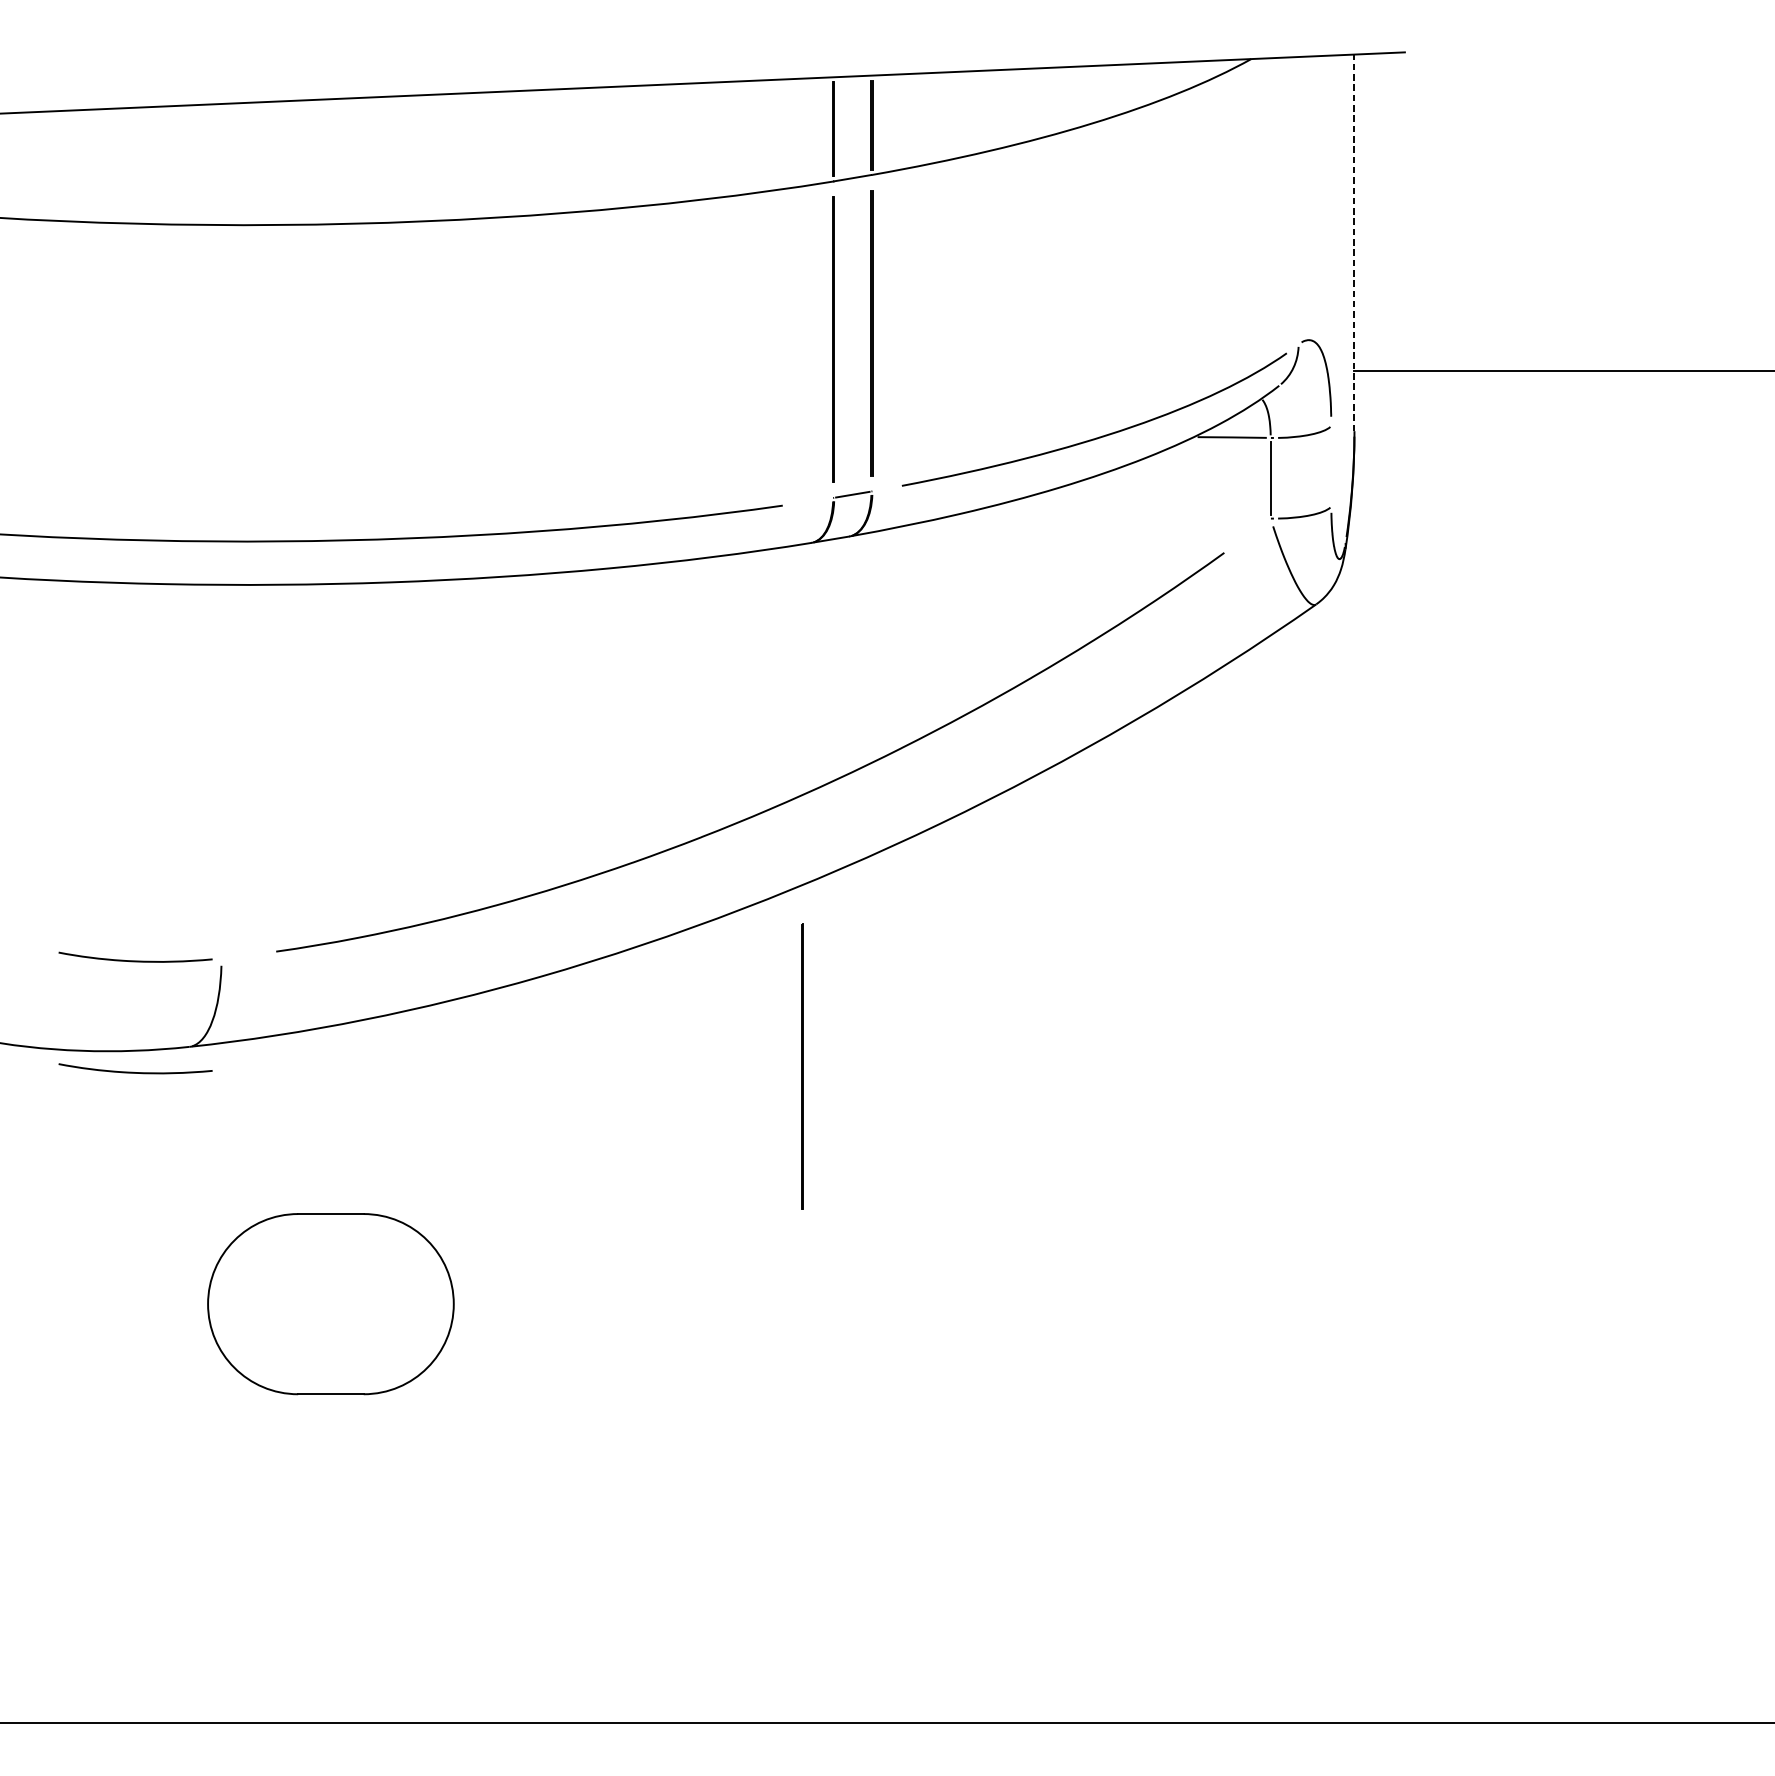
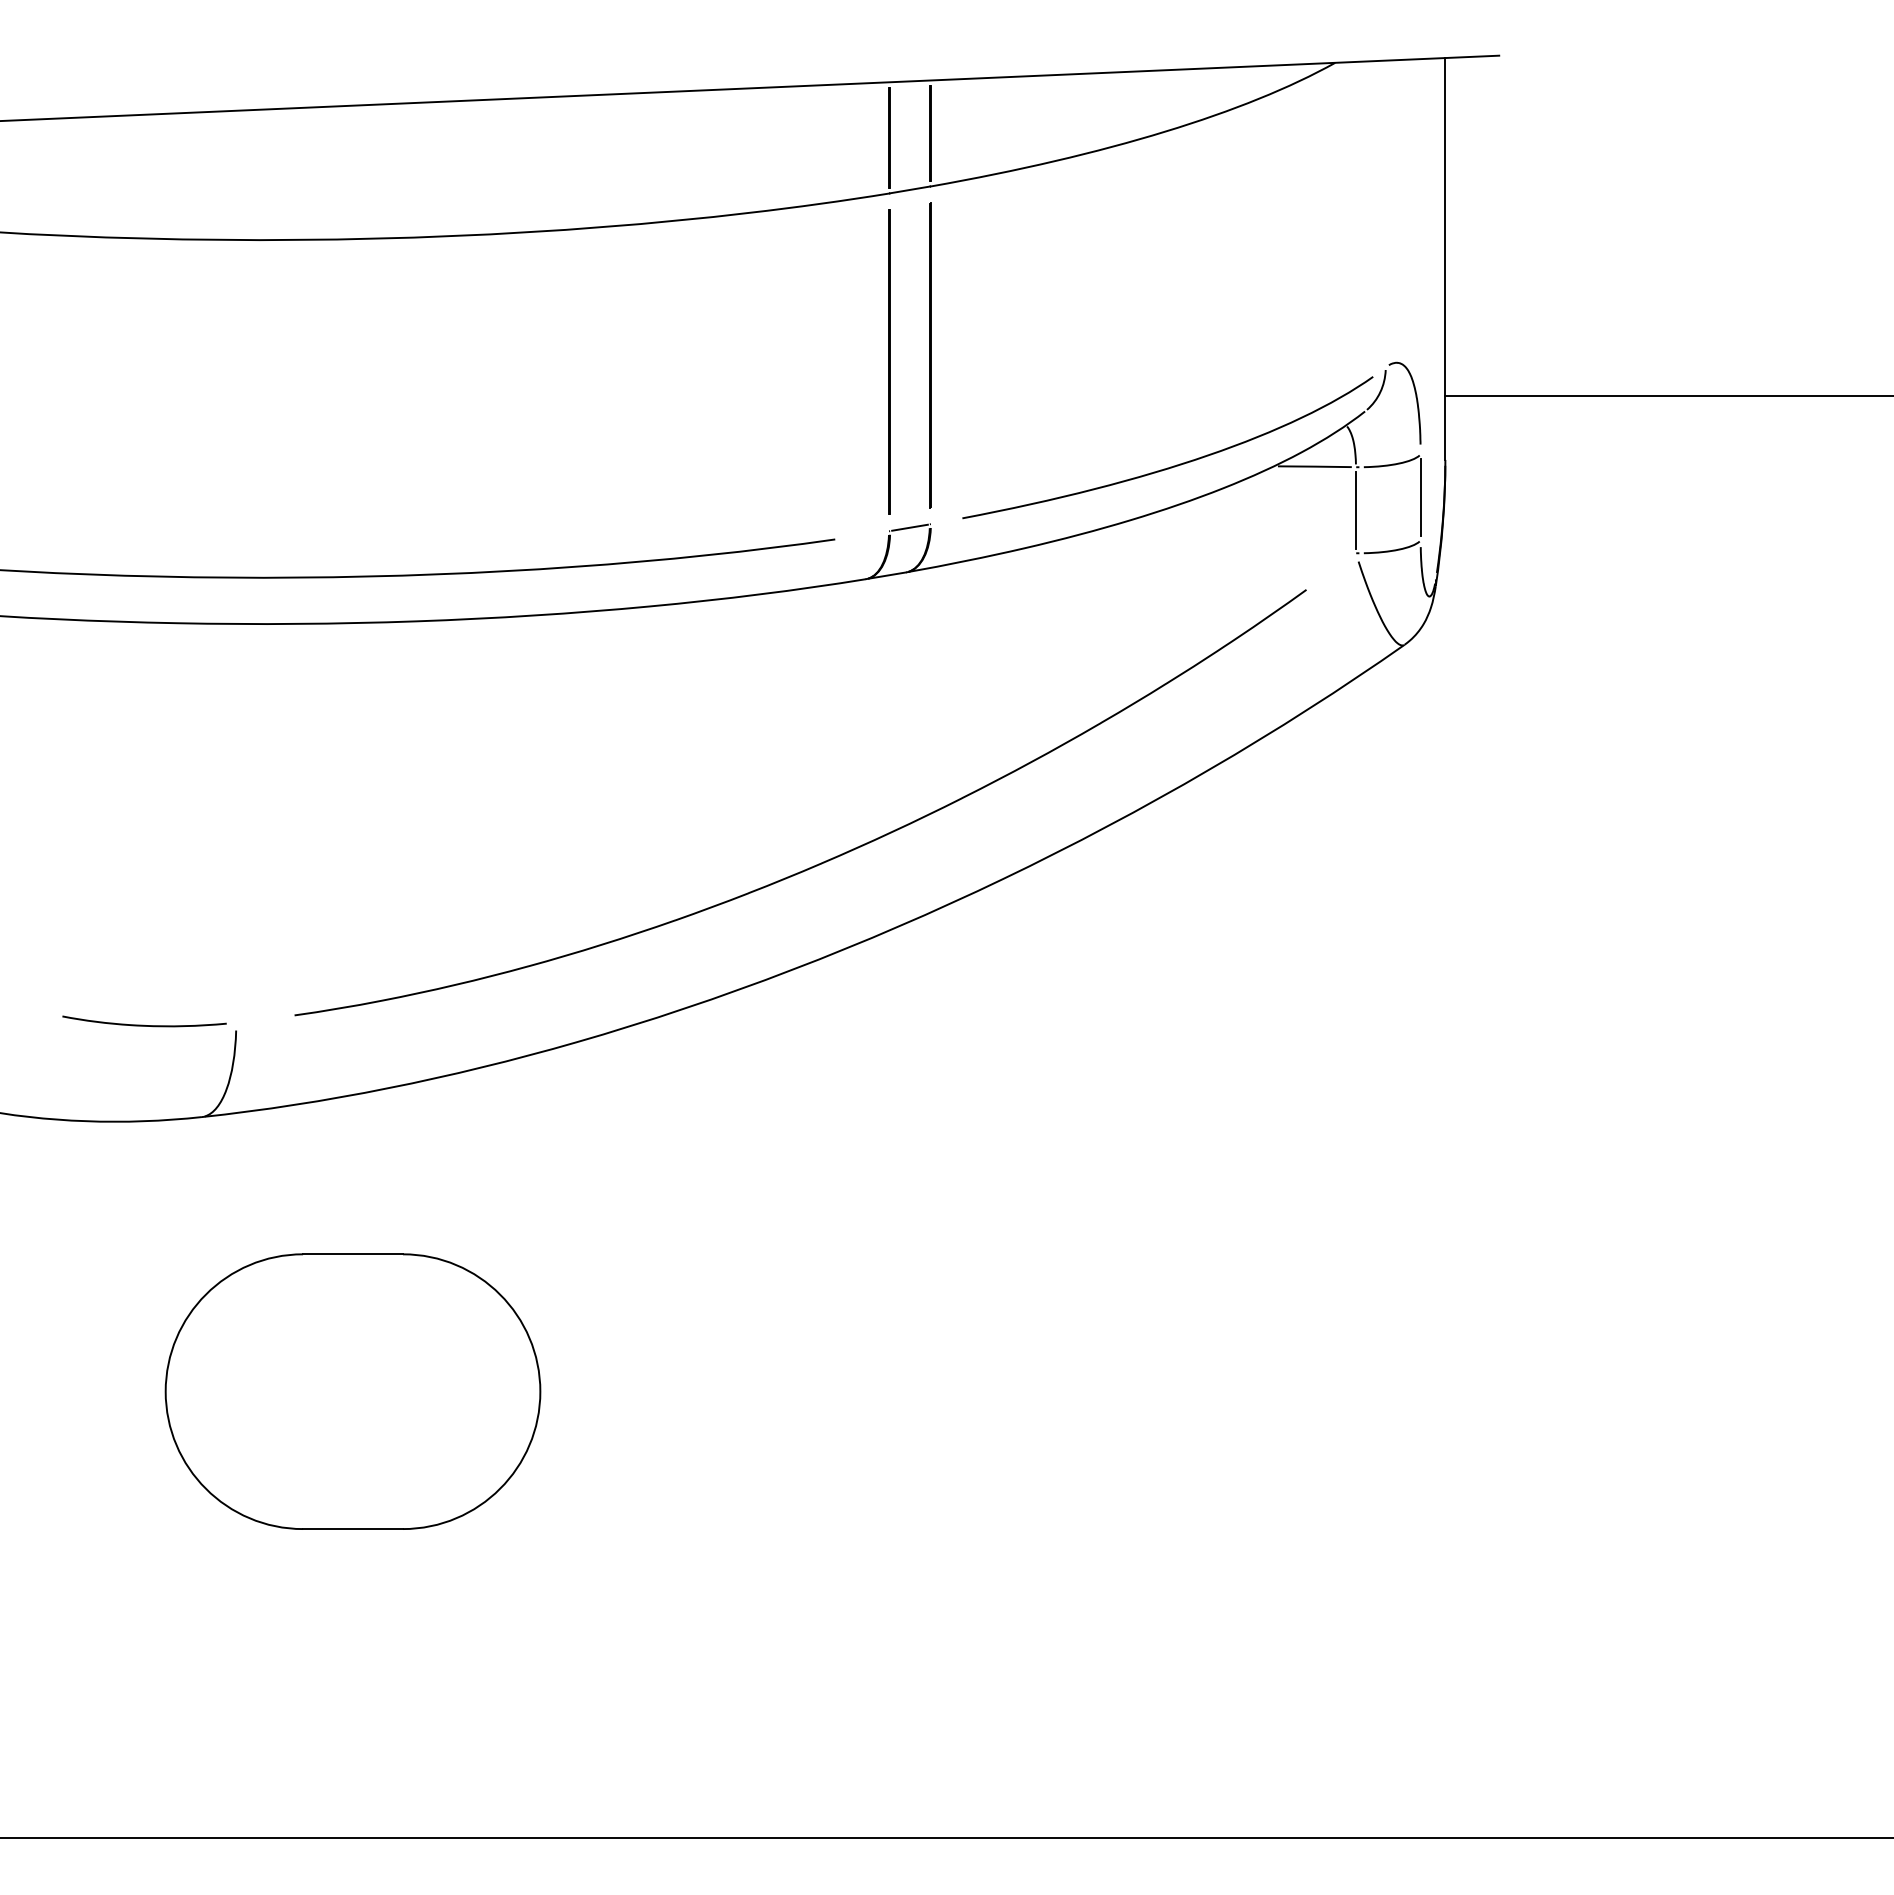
line: (1354, 243) -> (1445, 259), dashed -> solid
line: (1331, 466) -> (1420, 497), added
line: (802, 1066) -> (856, 1138), removed
curve: (135, 1071) -> (144, 1143), removed
part: (330, 1304) -> (352, 1391), size x1.43

